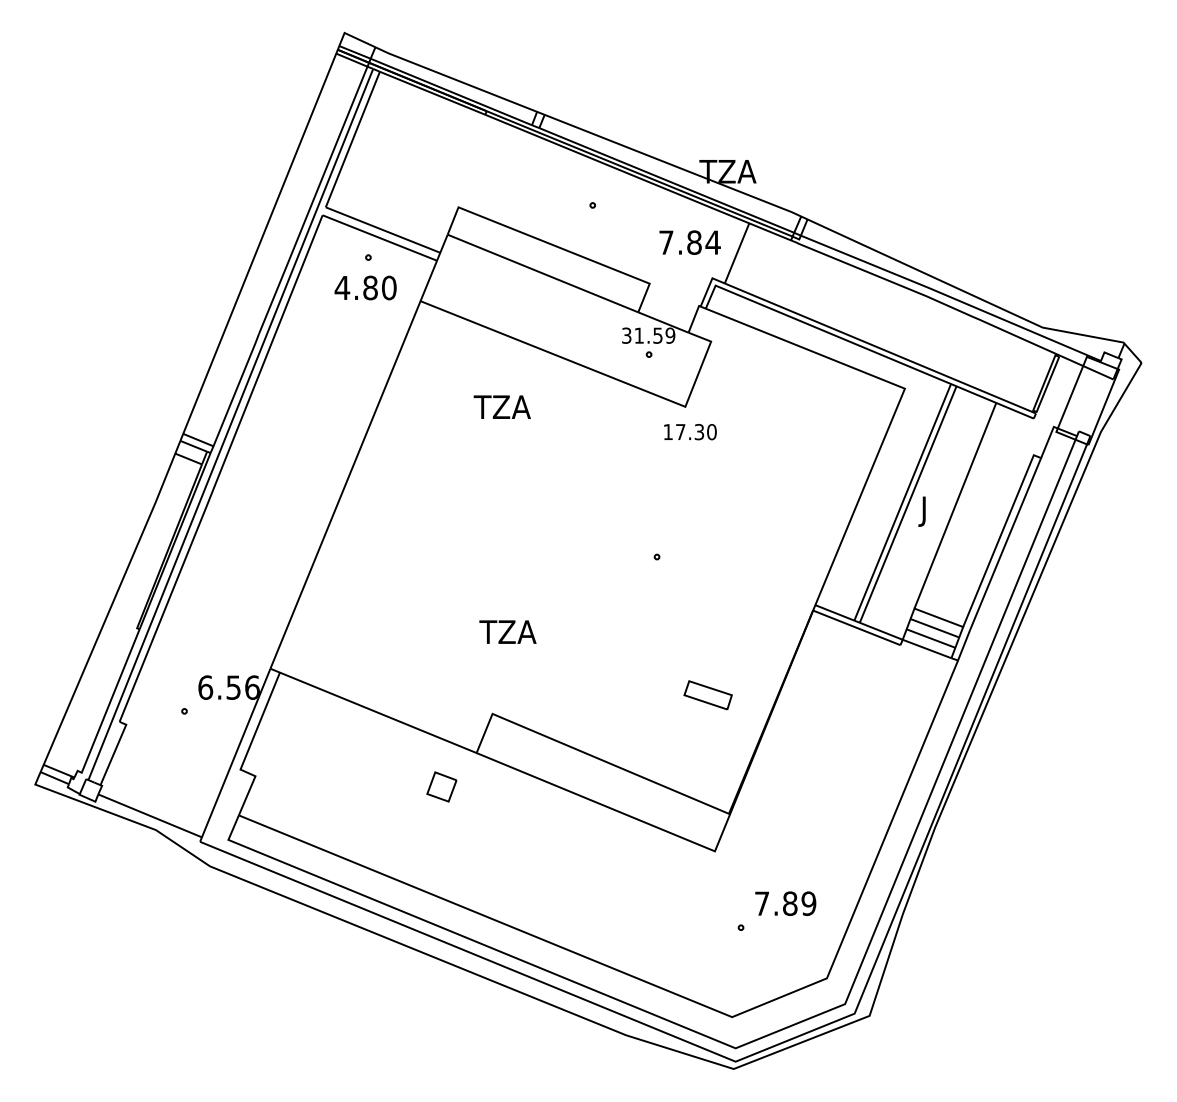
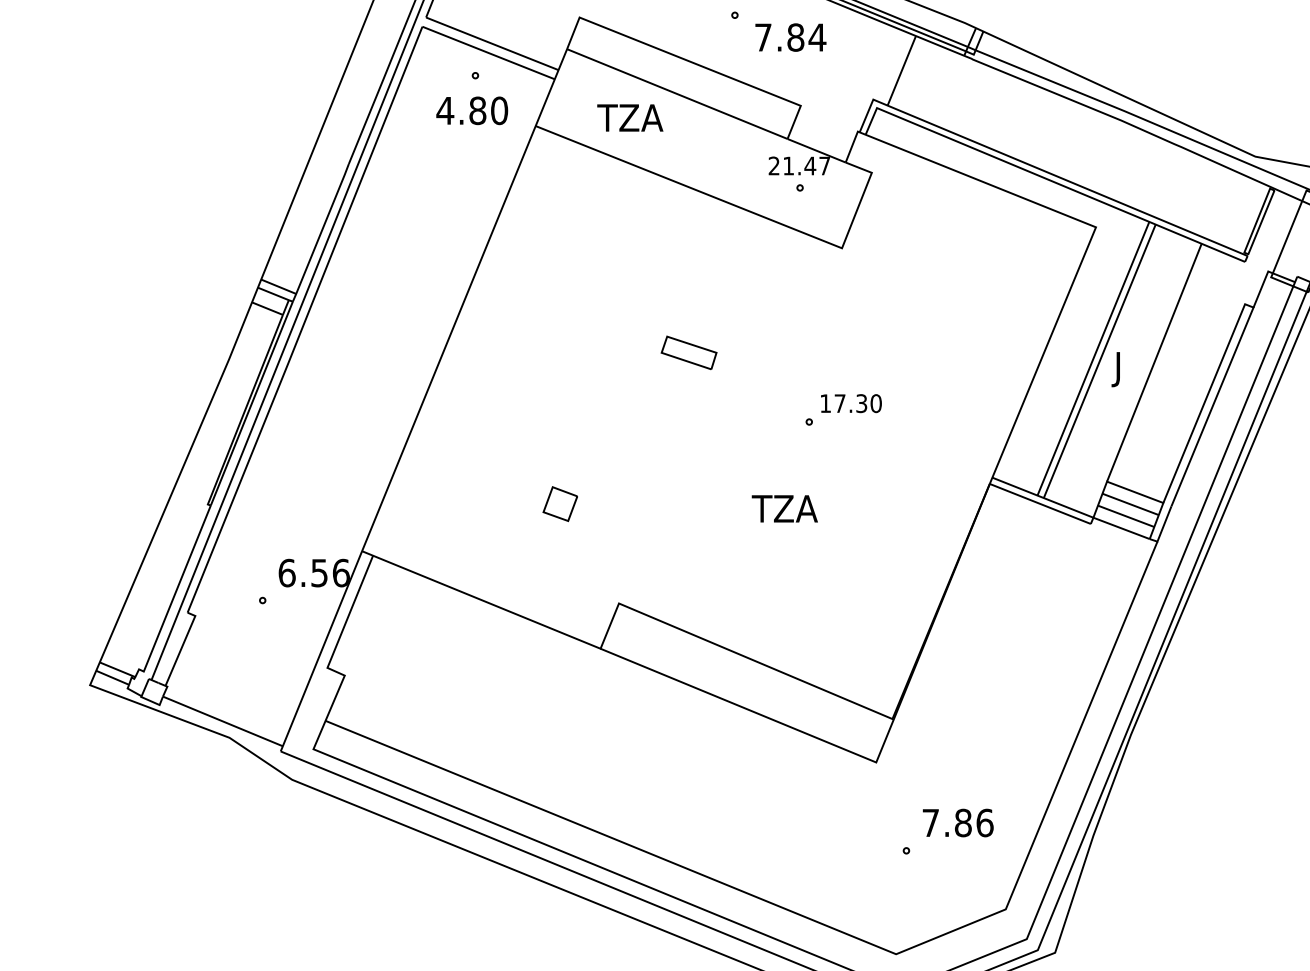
text: (689, 242) -> (790, 37), moved
text: (648, 335) -> (799, 165), 31.59 -> 21.47
text: (501, 406) -> (629, 117), moved
text: (690, 432) -> (851, 404), moved
text: (507, 631) -> (784, 508), moved
part: (707, 695) -> (688, 353), moved
part: (441, 786) -> (559, 503), moved
text: (808, 903) -> (984, 822), 7.89 -> 7.86

